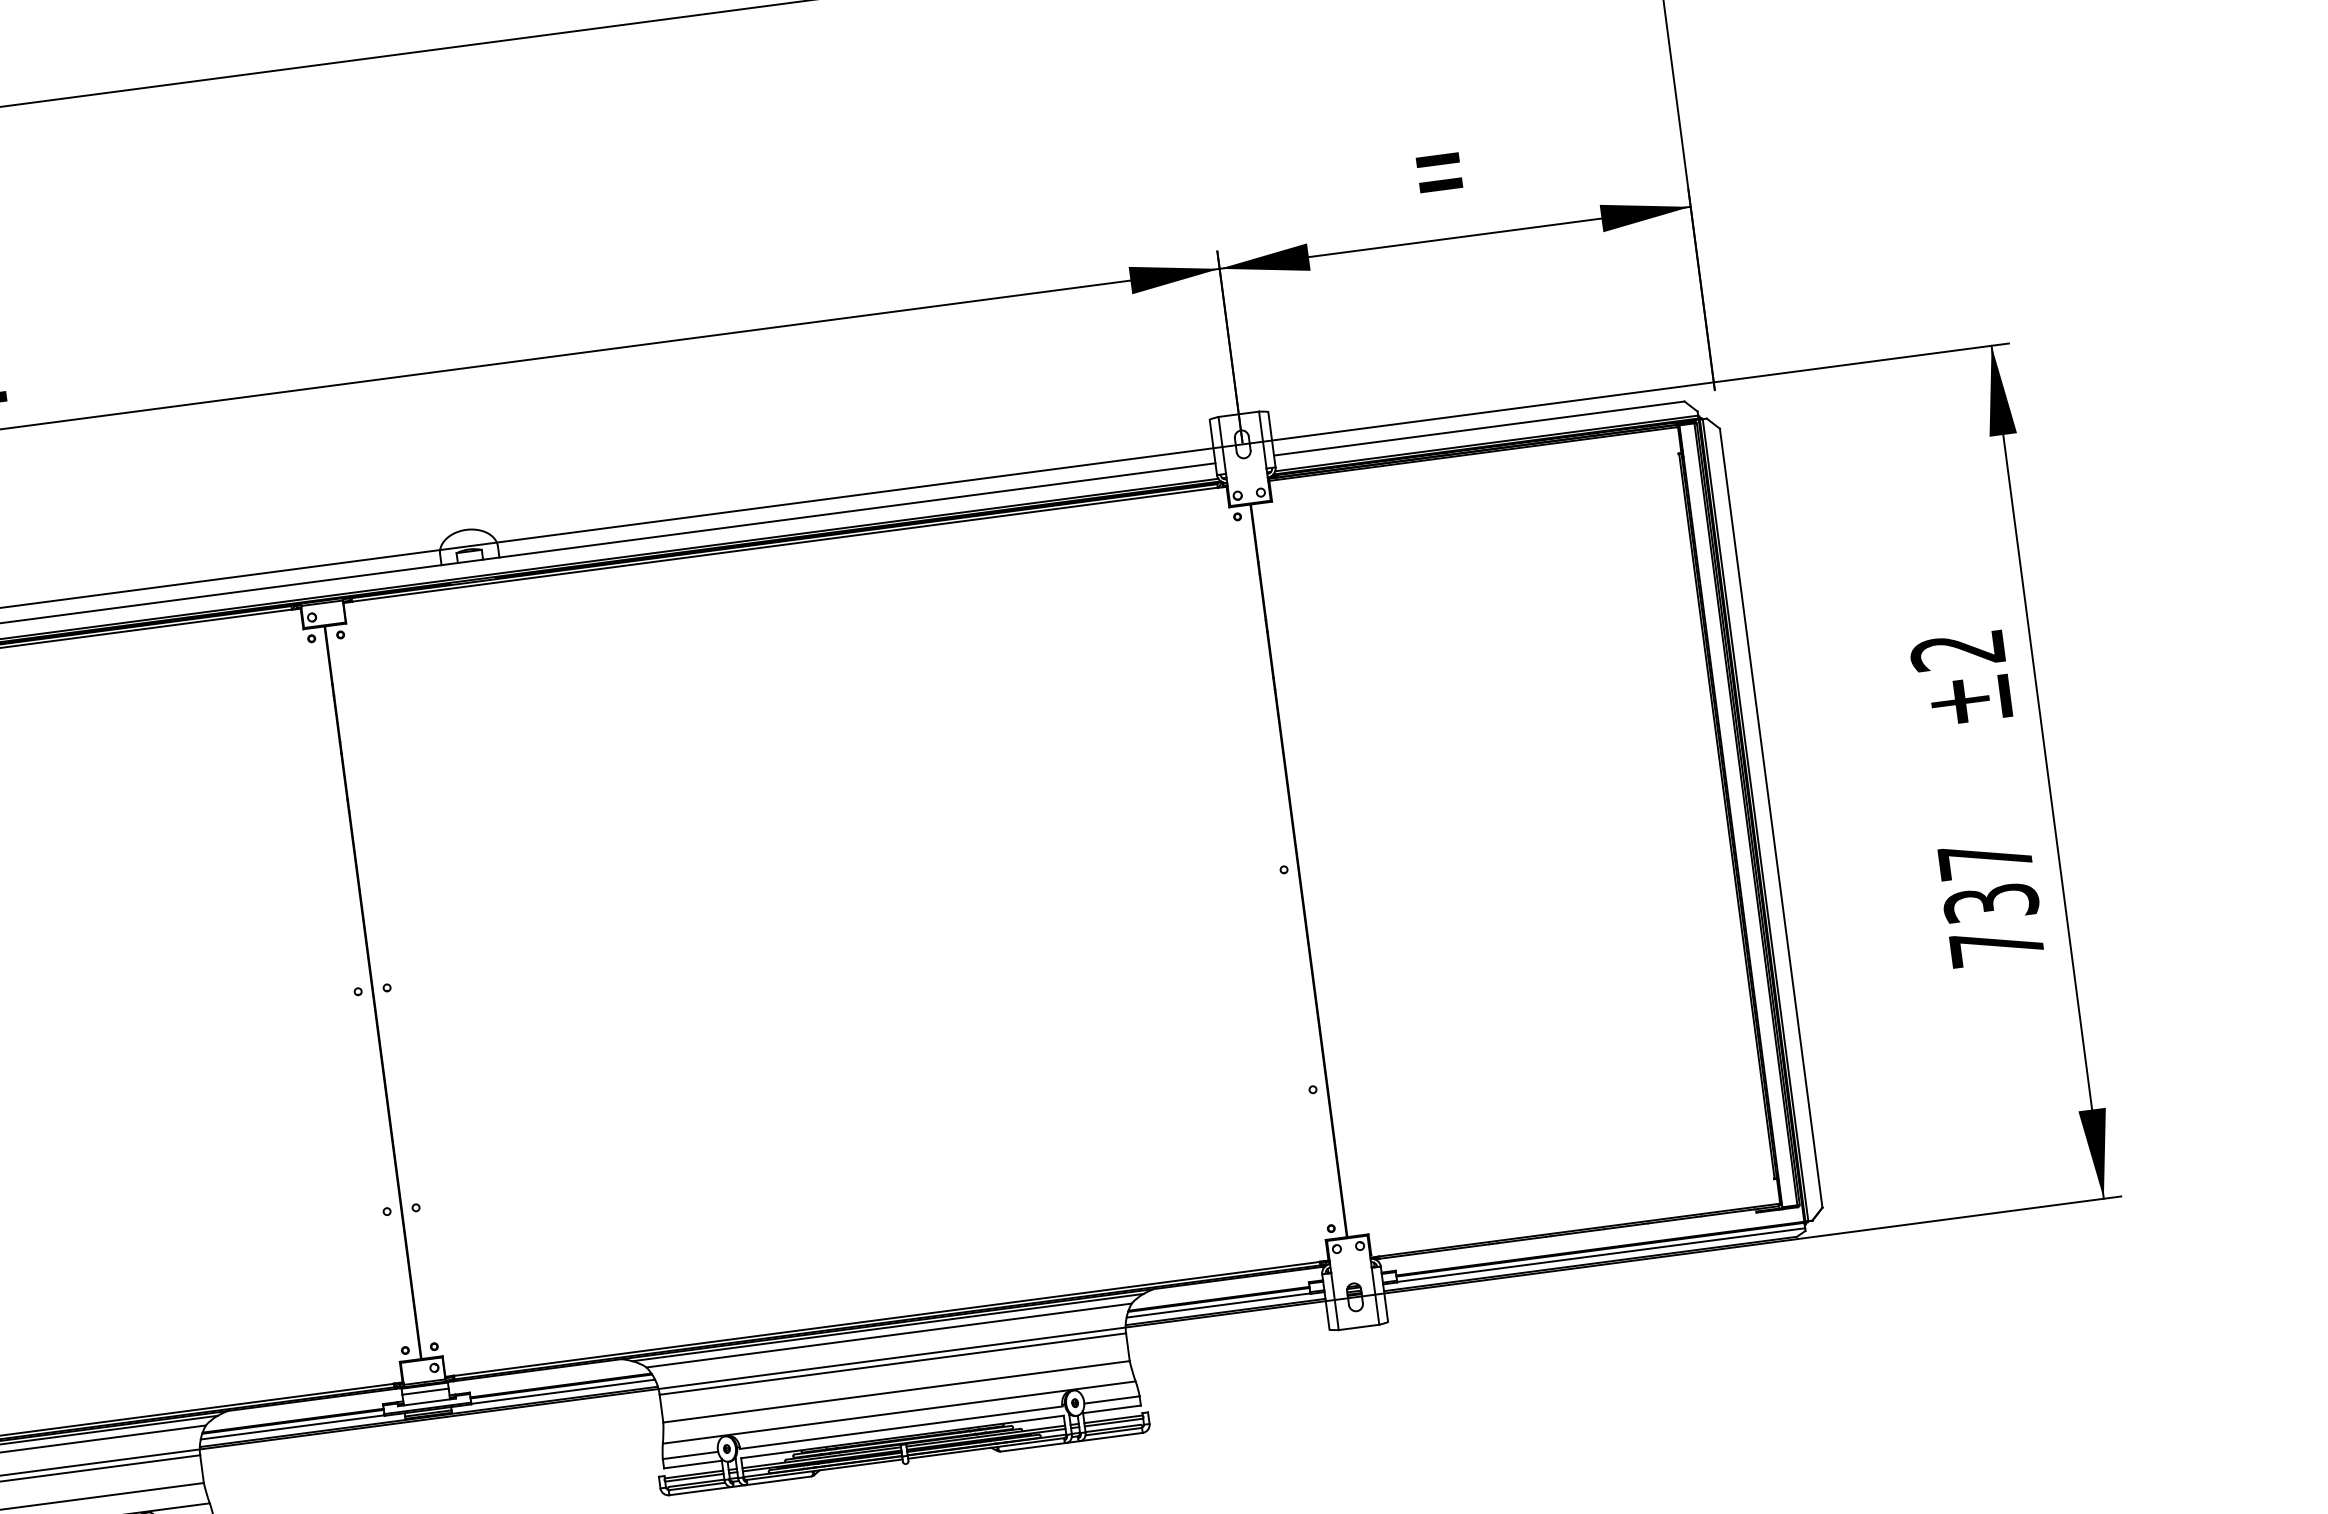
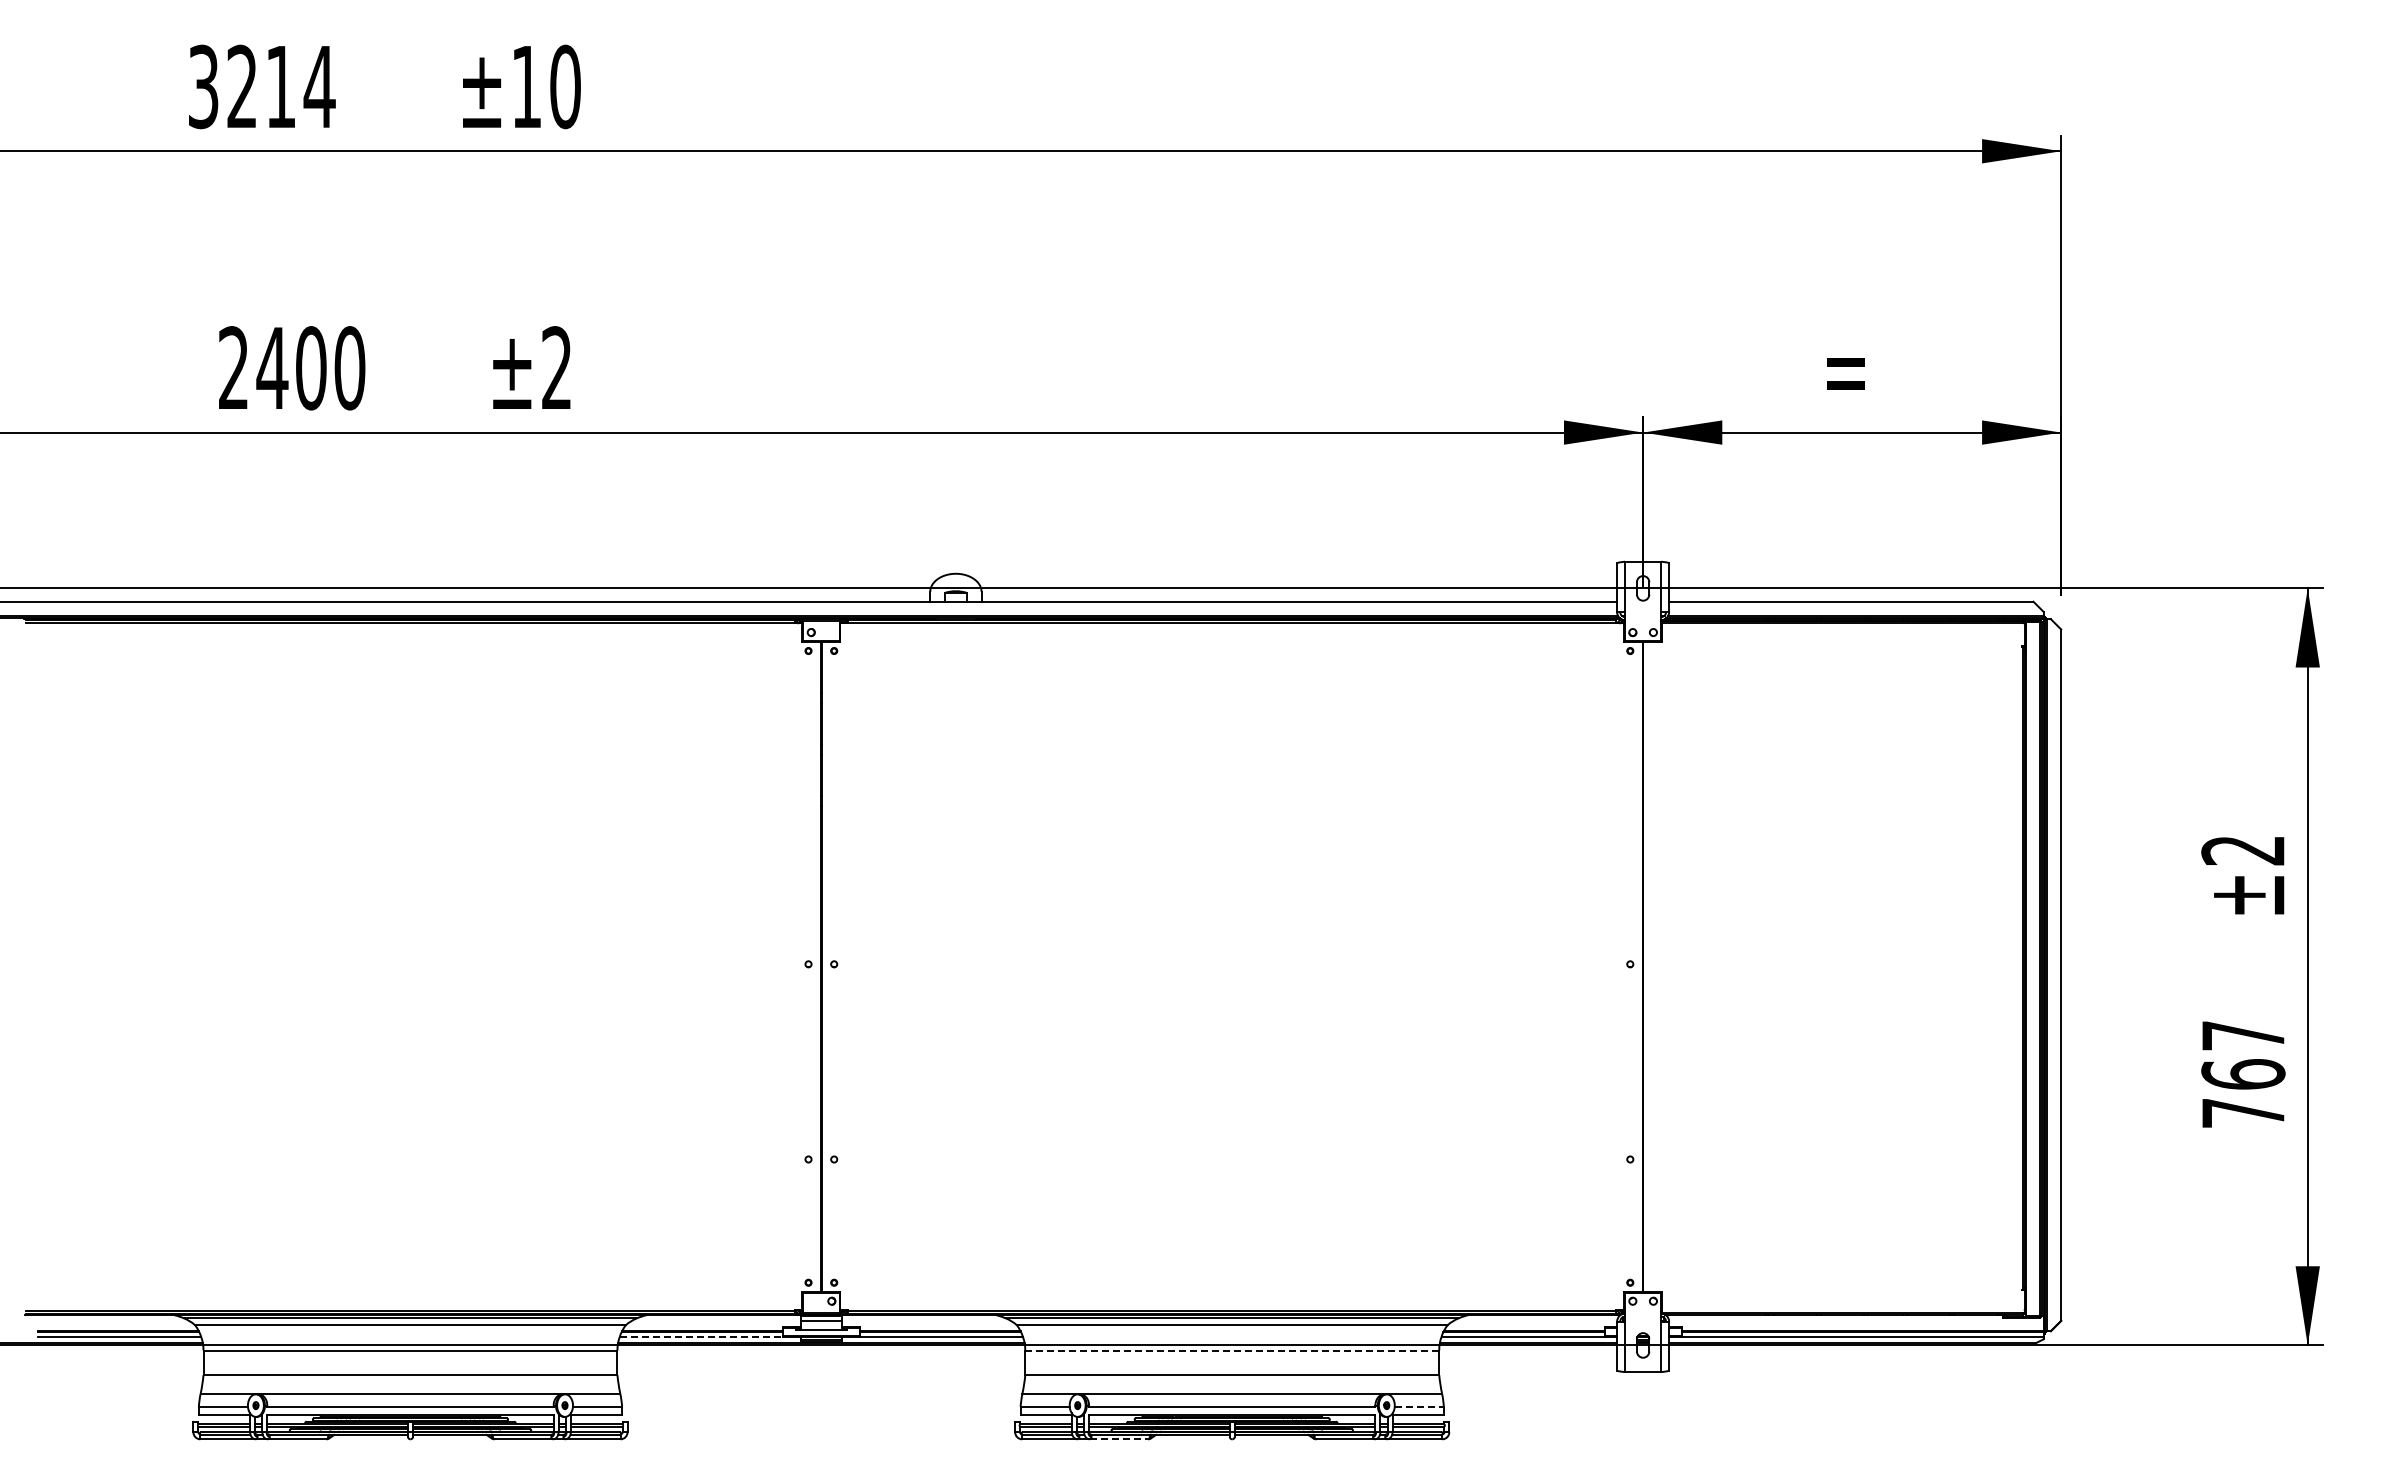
text: (1991, 903) -> (2243, 1074), 737 -> 767
line: (893, 1363) -> (1232, 1350), solid -> dashed
line: (1112, 1400) -> (1419, 1407), solid -> dashed
line: (292, 1426) -> (701, 1336), solid -> dashed
line: (779, 1480) -> (1119, 1439), solid -> dashed

